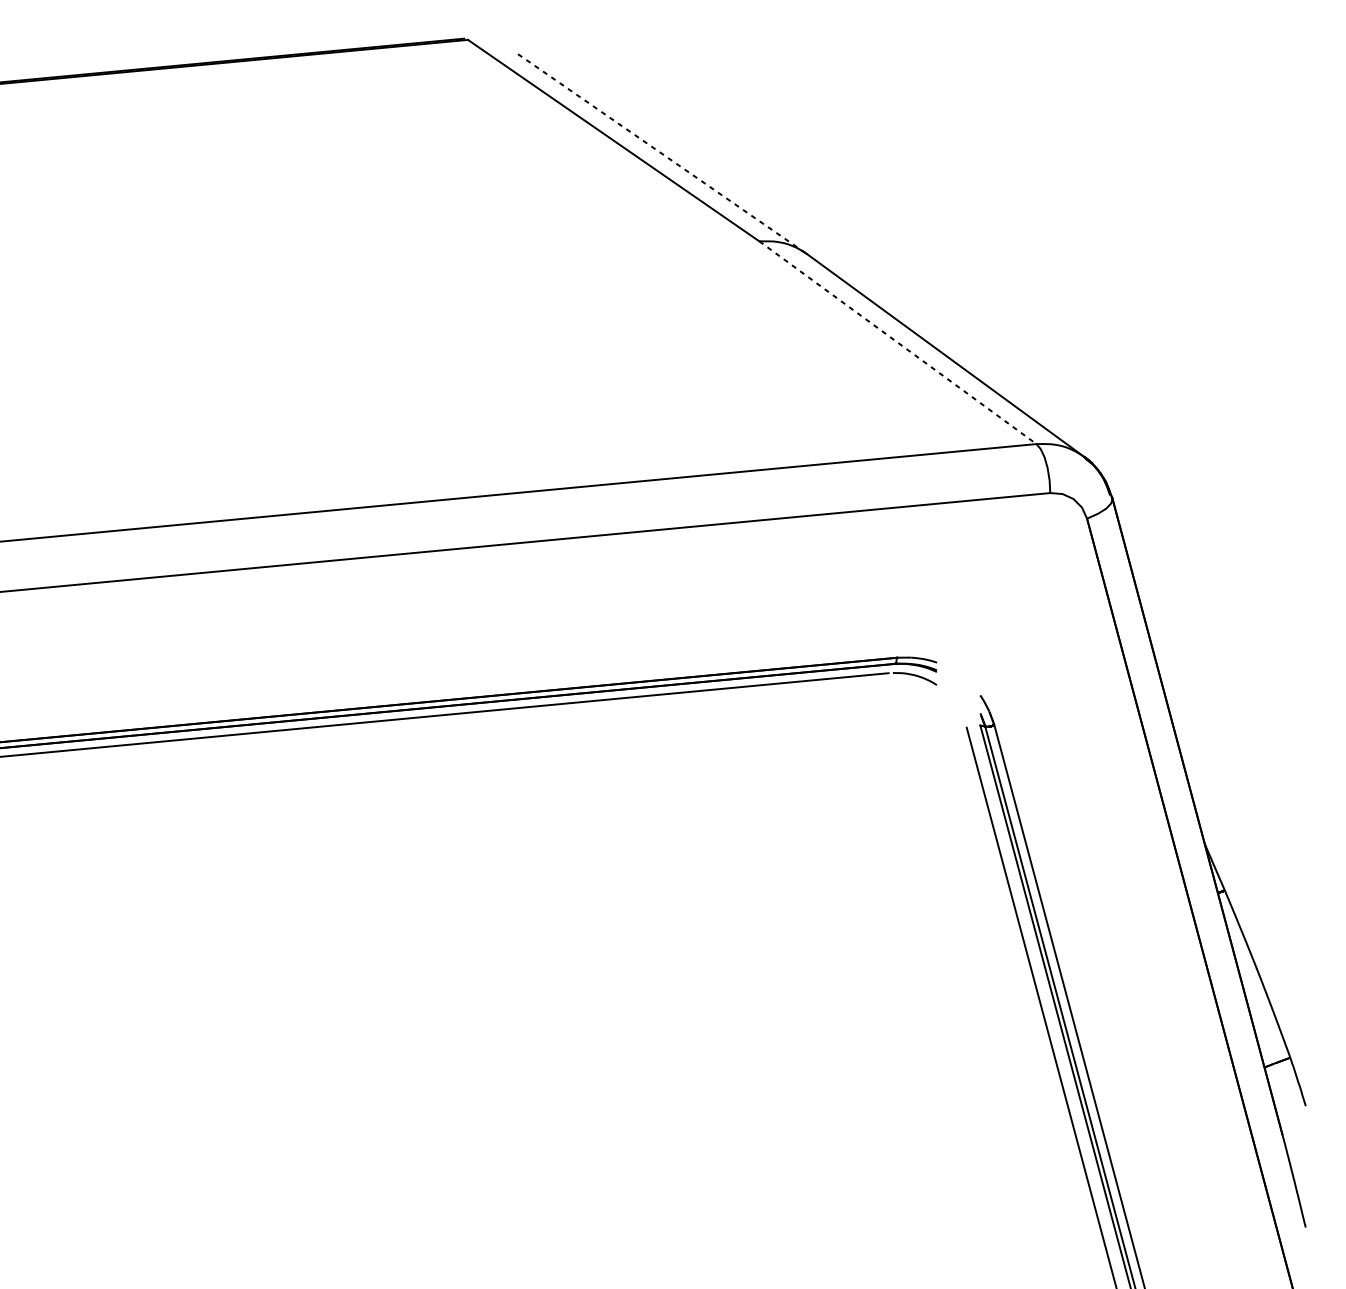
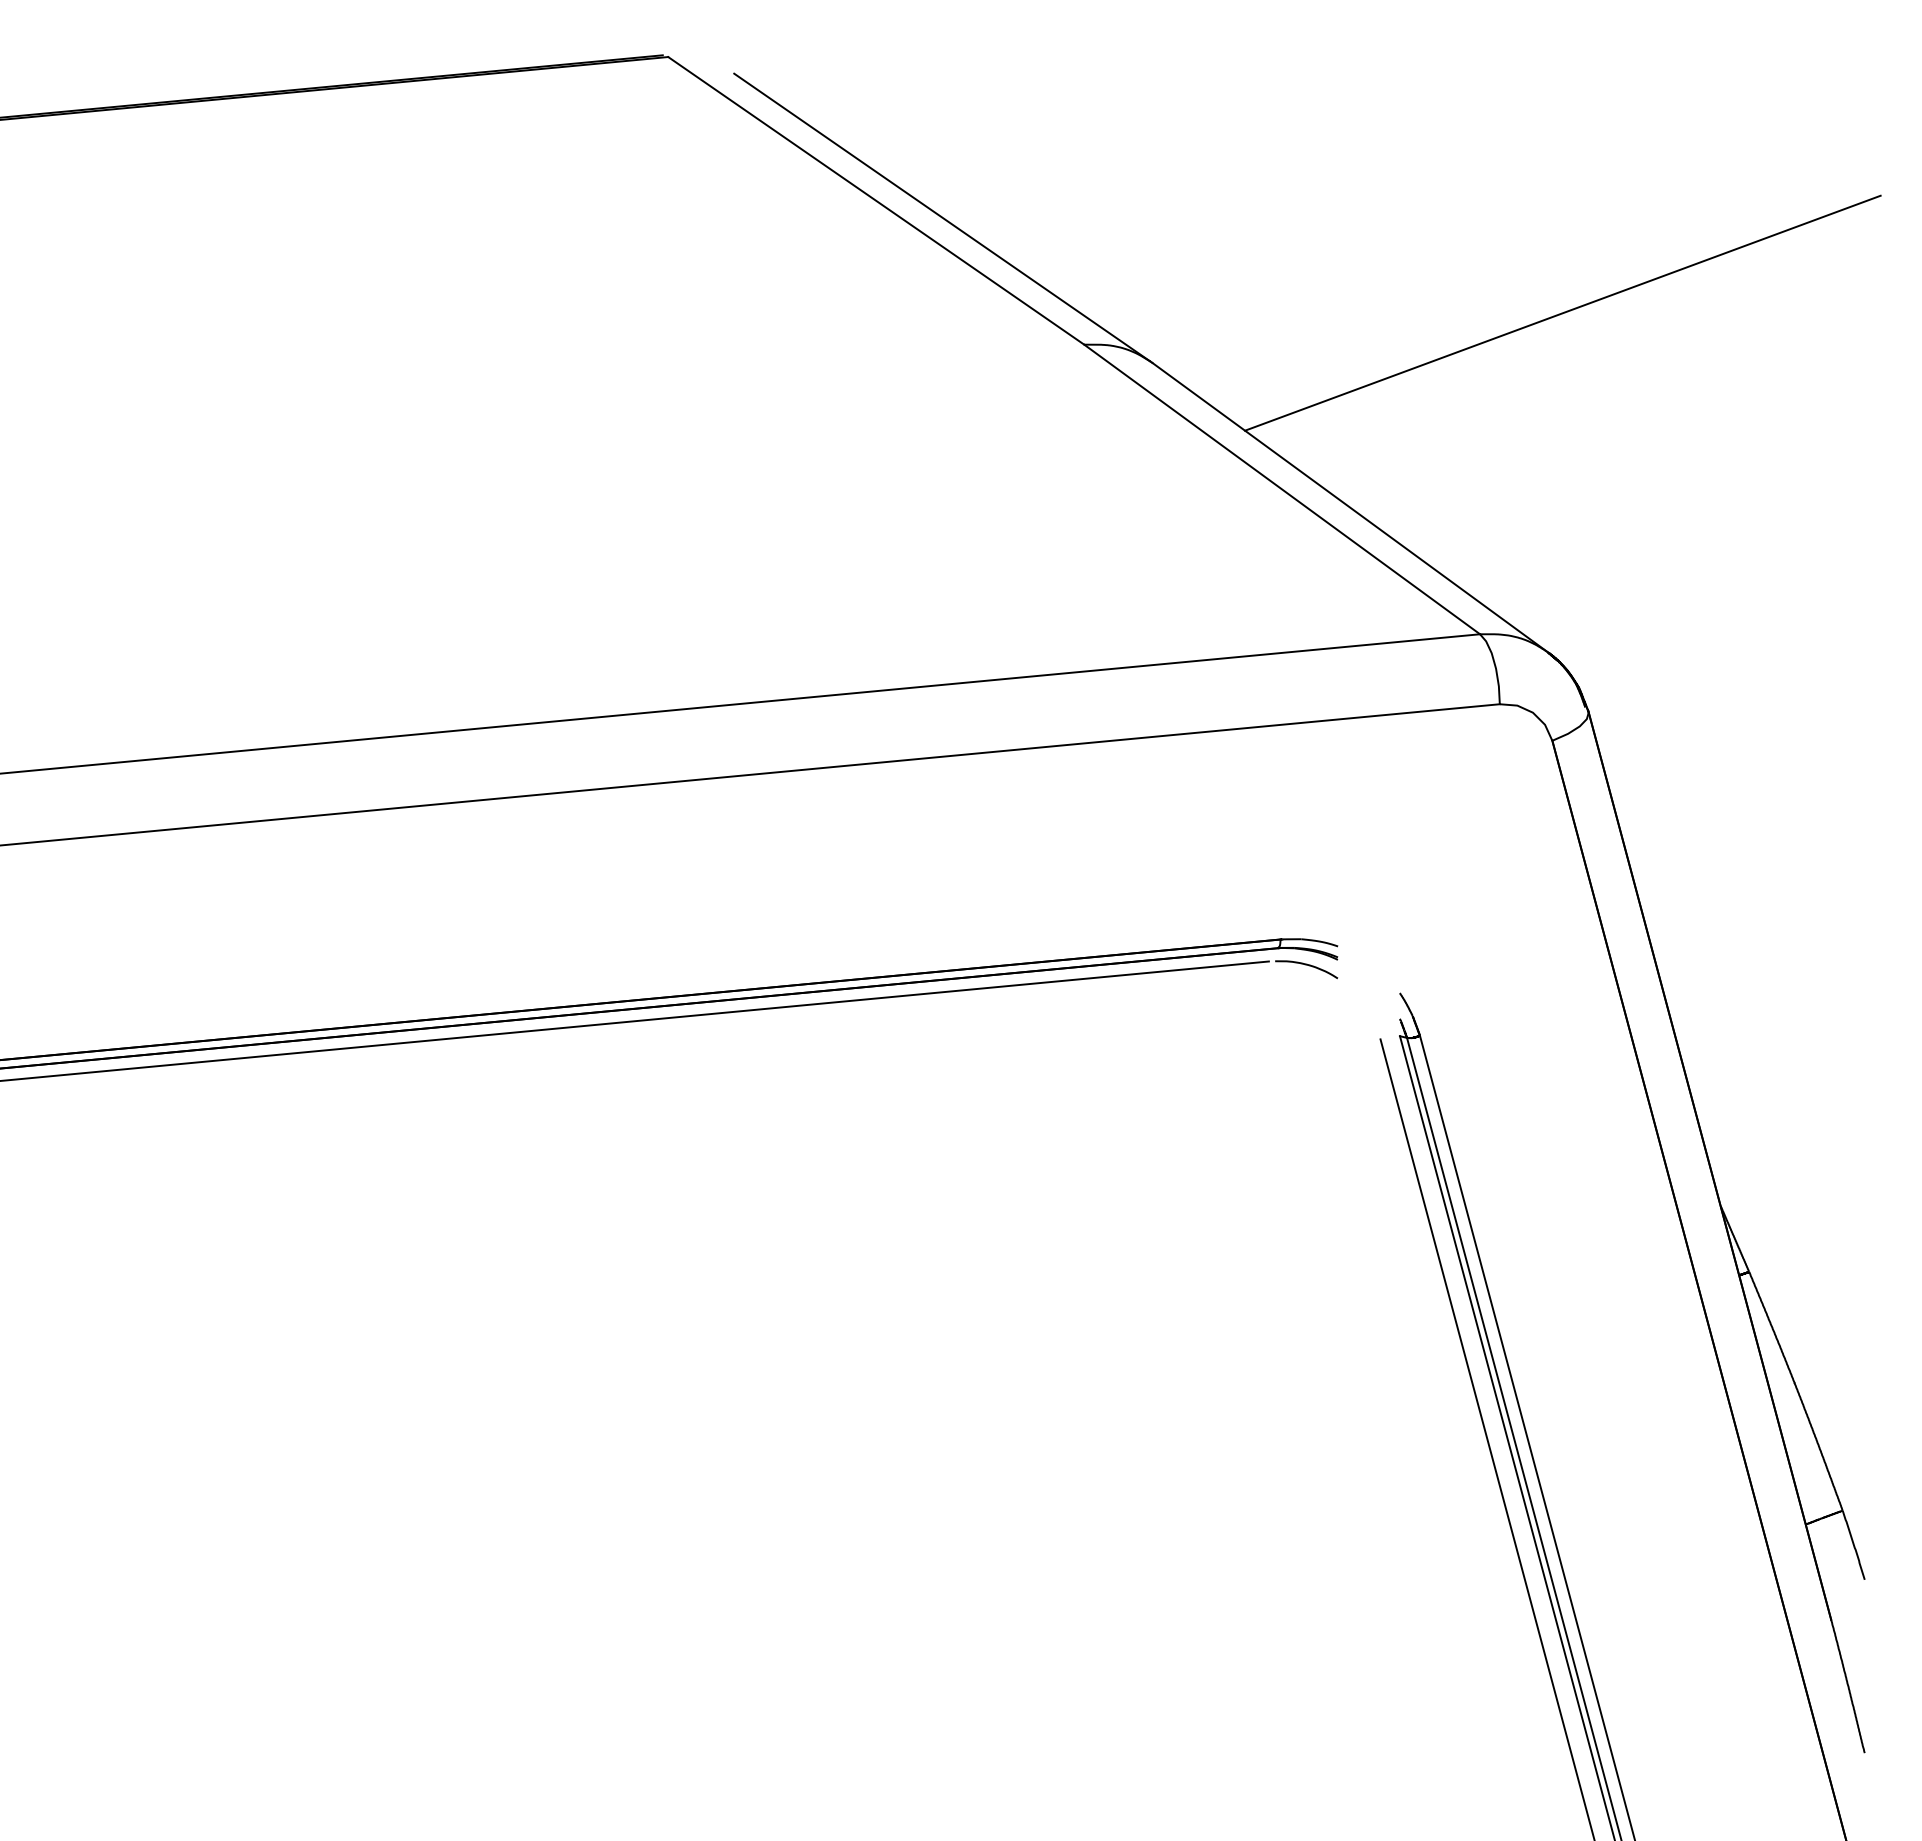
line: (660, 152) -> (942, 217), dashed -> solid
line: (1094, 218) -> (1562, 312), added
line: (898, 342) -> (1282, 489), dashed -> solid

